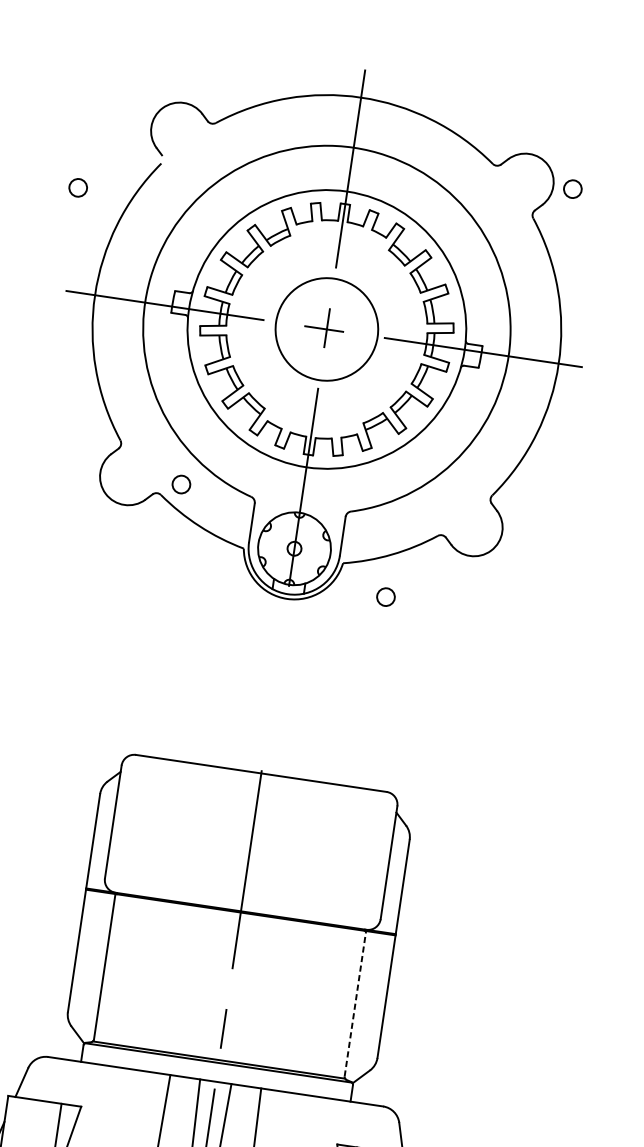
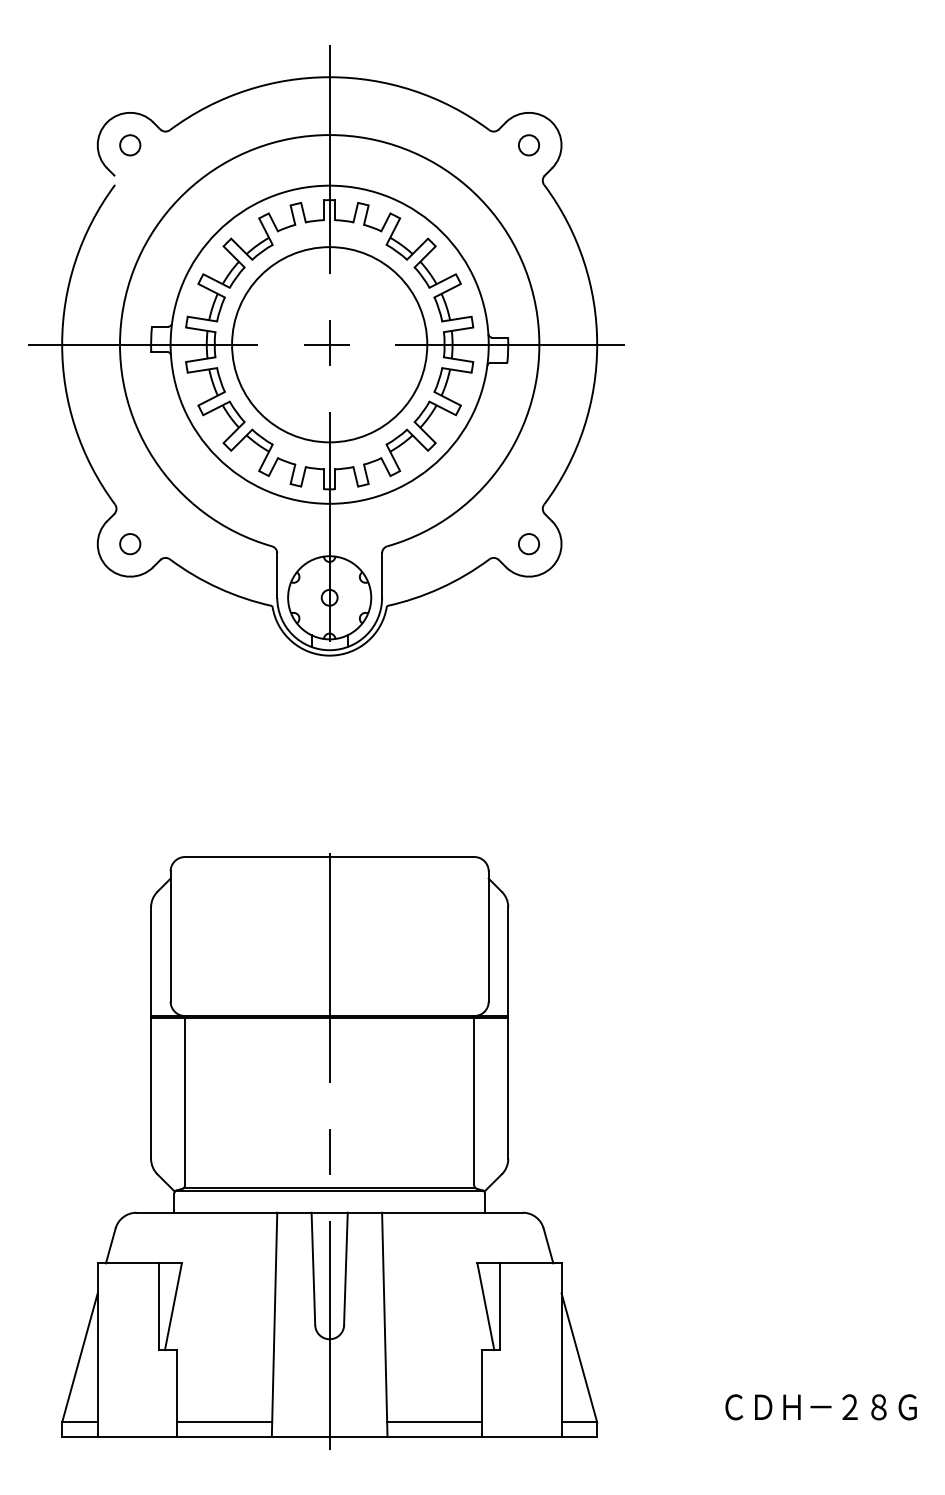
circle: (78, 188) -> (130, 145), moved
circle: (572, 189) -> (528, 145), moved
circle: (326, 329) -> (329, 344), size x1.67
circle: (181, 484) -> (130, 544), moved
circle: (385, 597) -> (528, 544), moved
line: (355, 1003) -> (474, 1101), dashed -> solid

